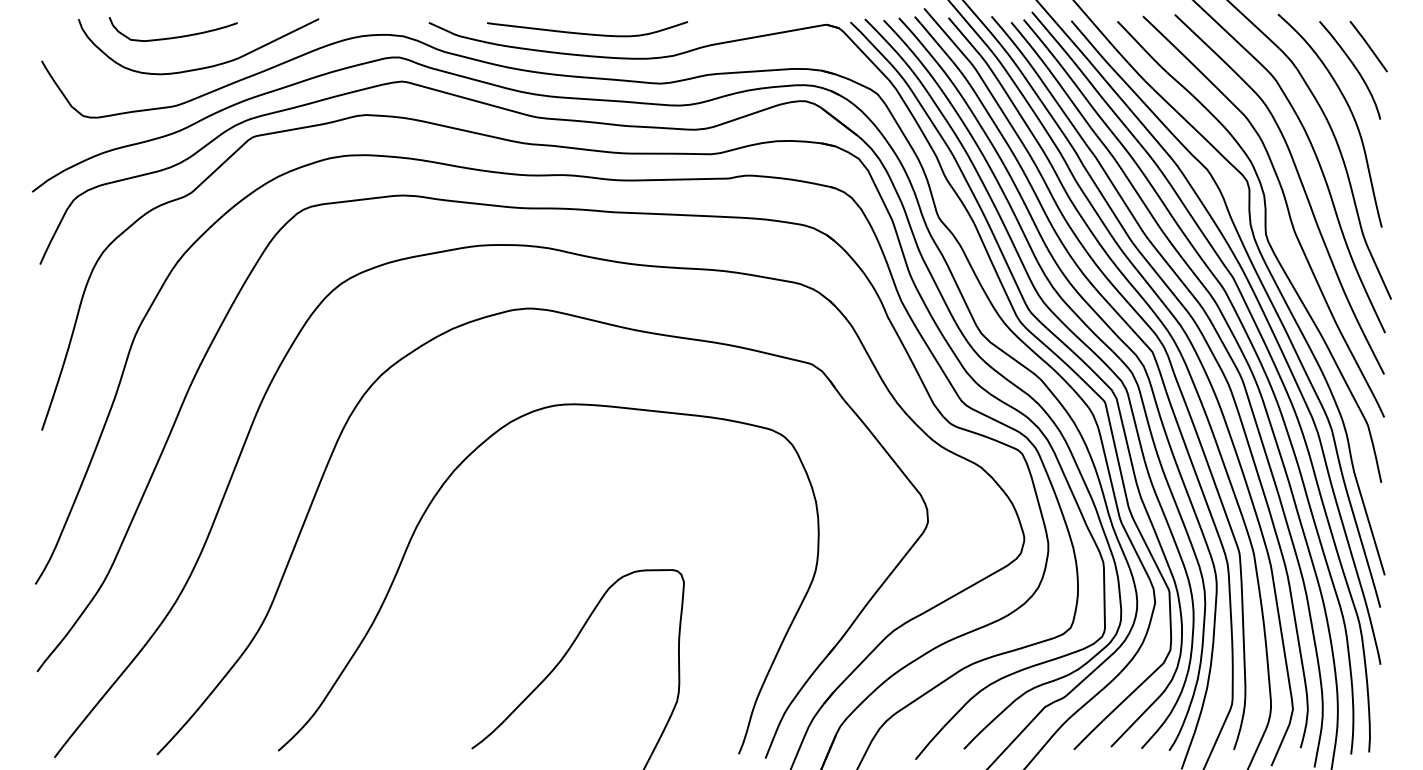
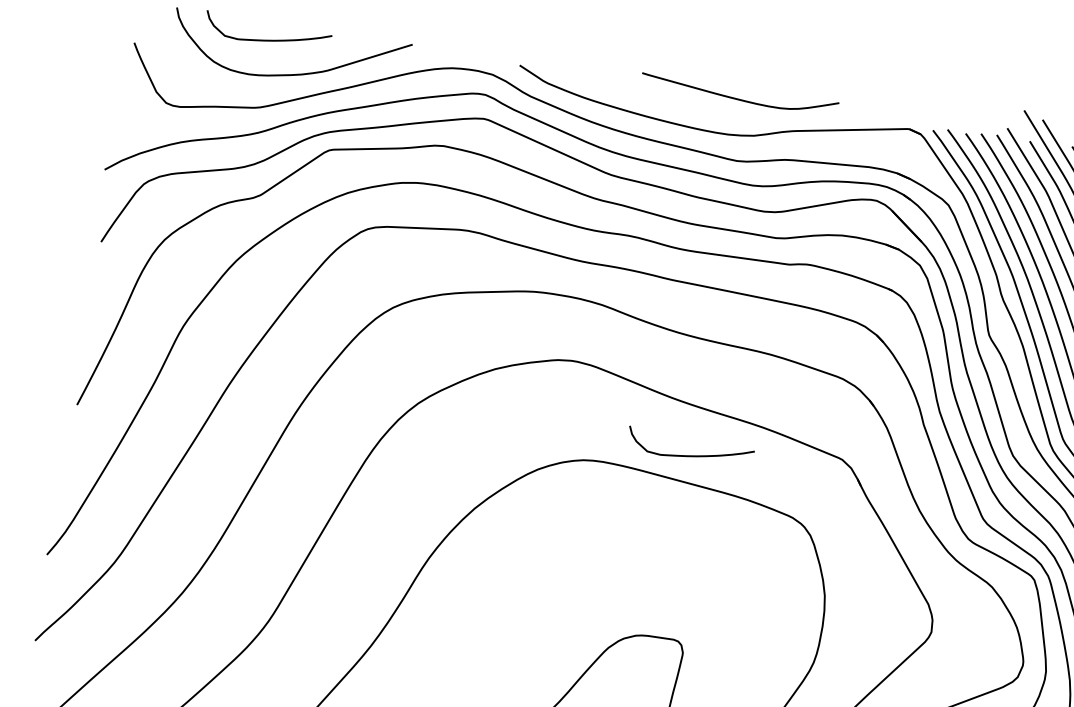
curve: (587, 33) -> (739, 98), moved
curve: (660, 383) -> (690, 454), added

